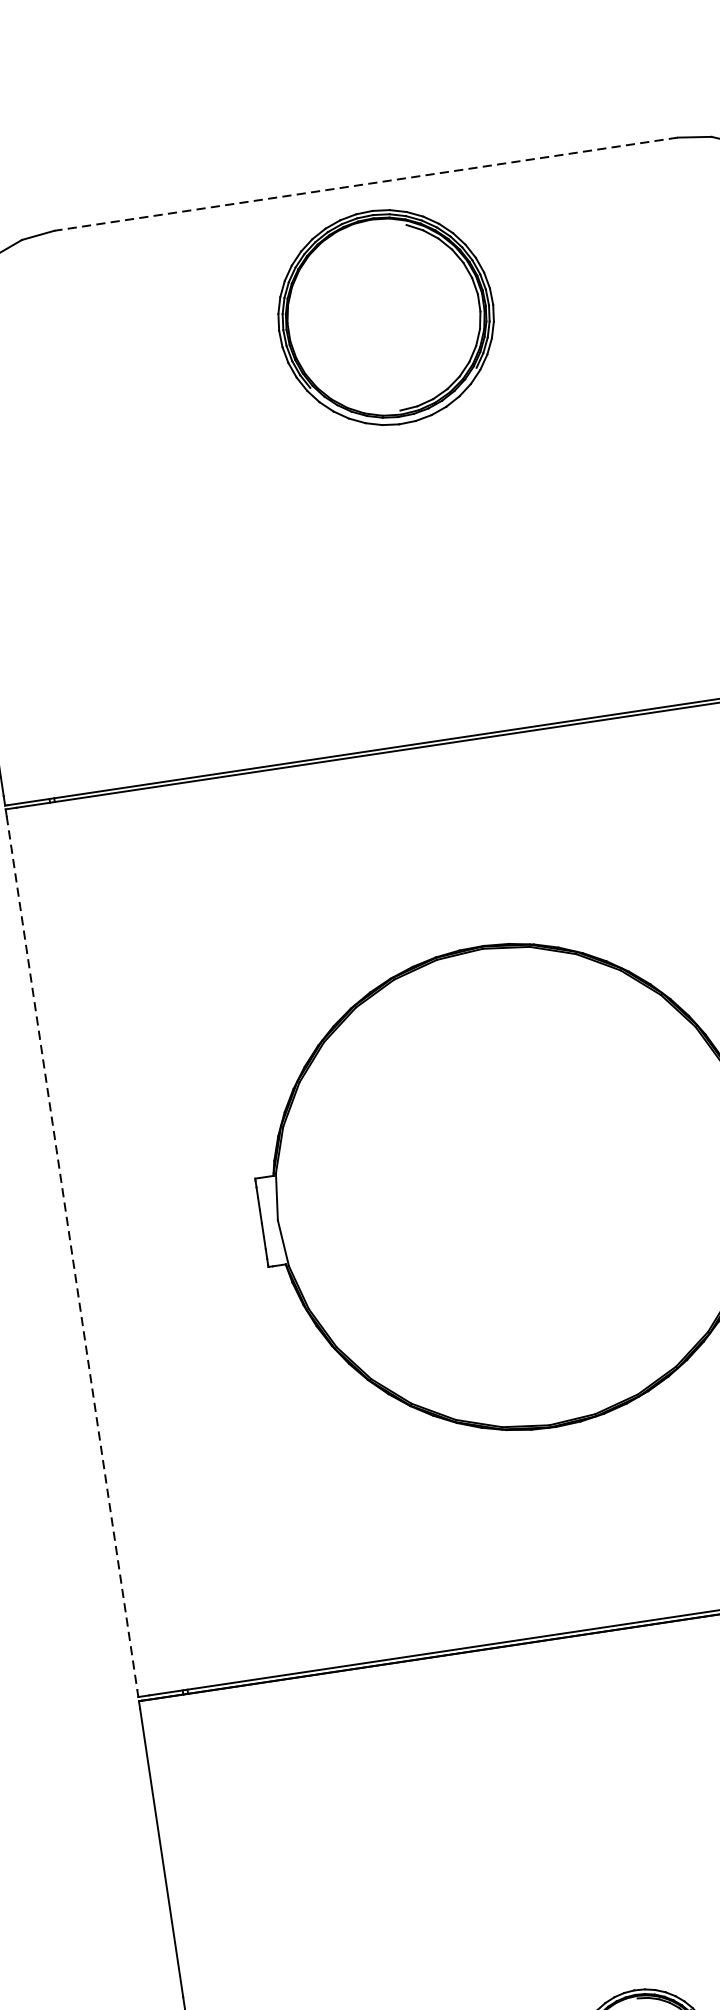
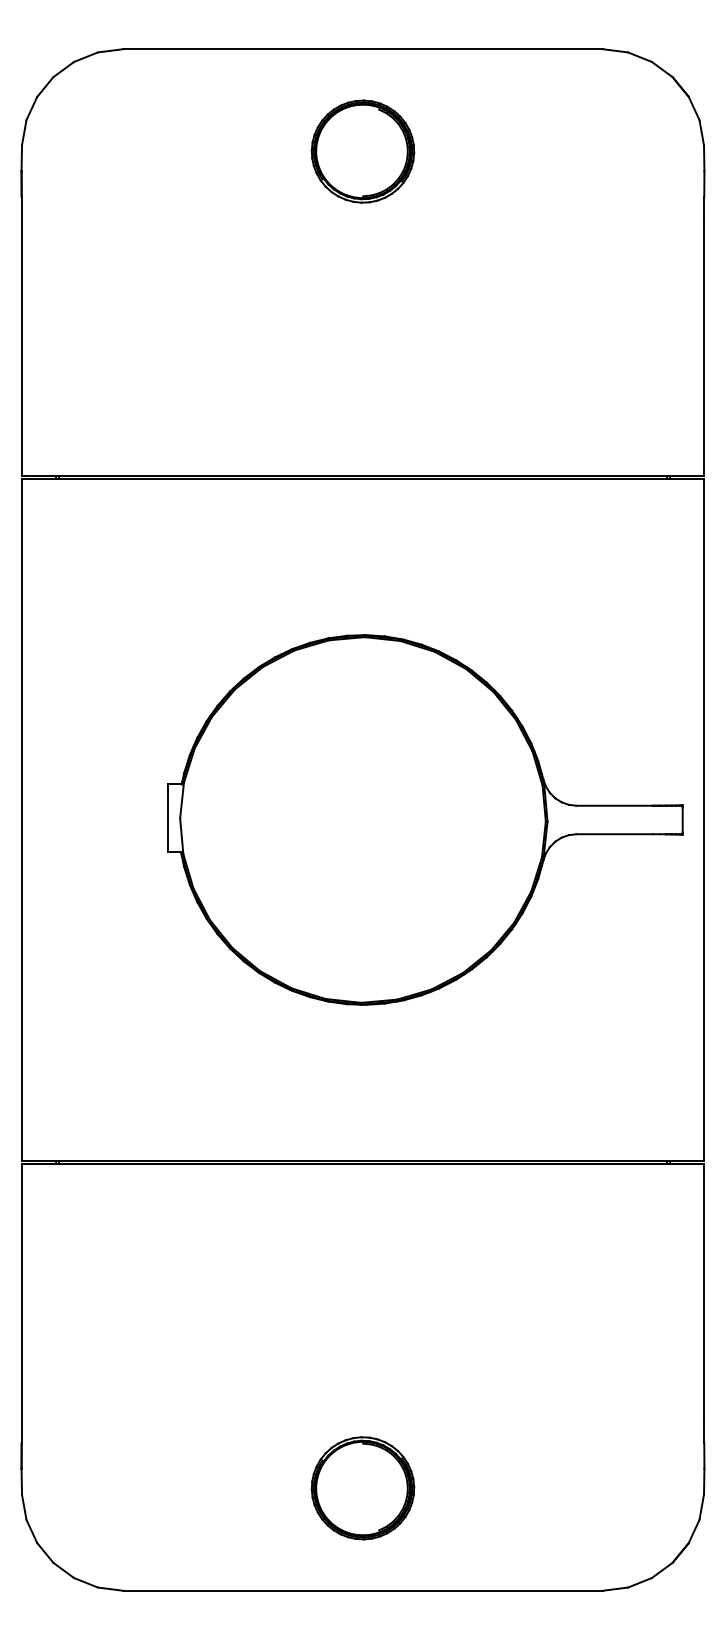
line: (366, 184) -> (363, 49), dashed -> solid
part: (385, 317) -> (362, 151), size x0.62
line: (71, 1252) -> (21, 819), dashed -> solid

